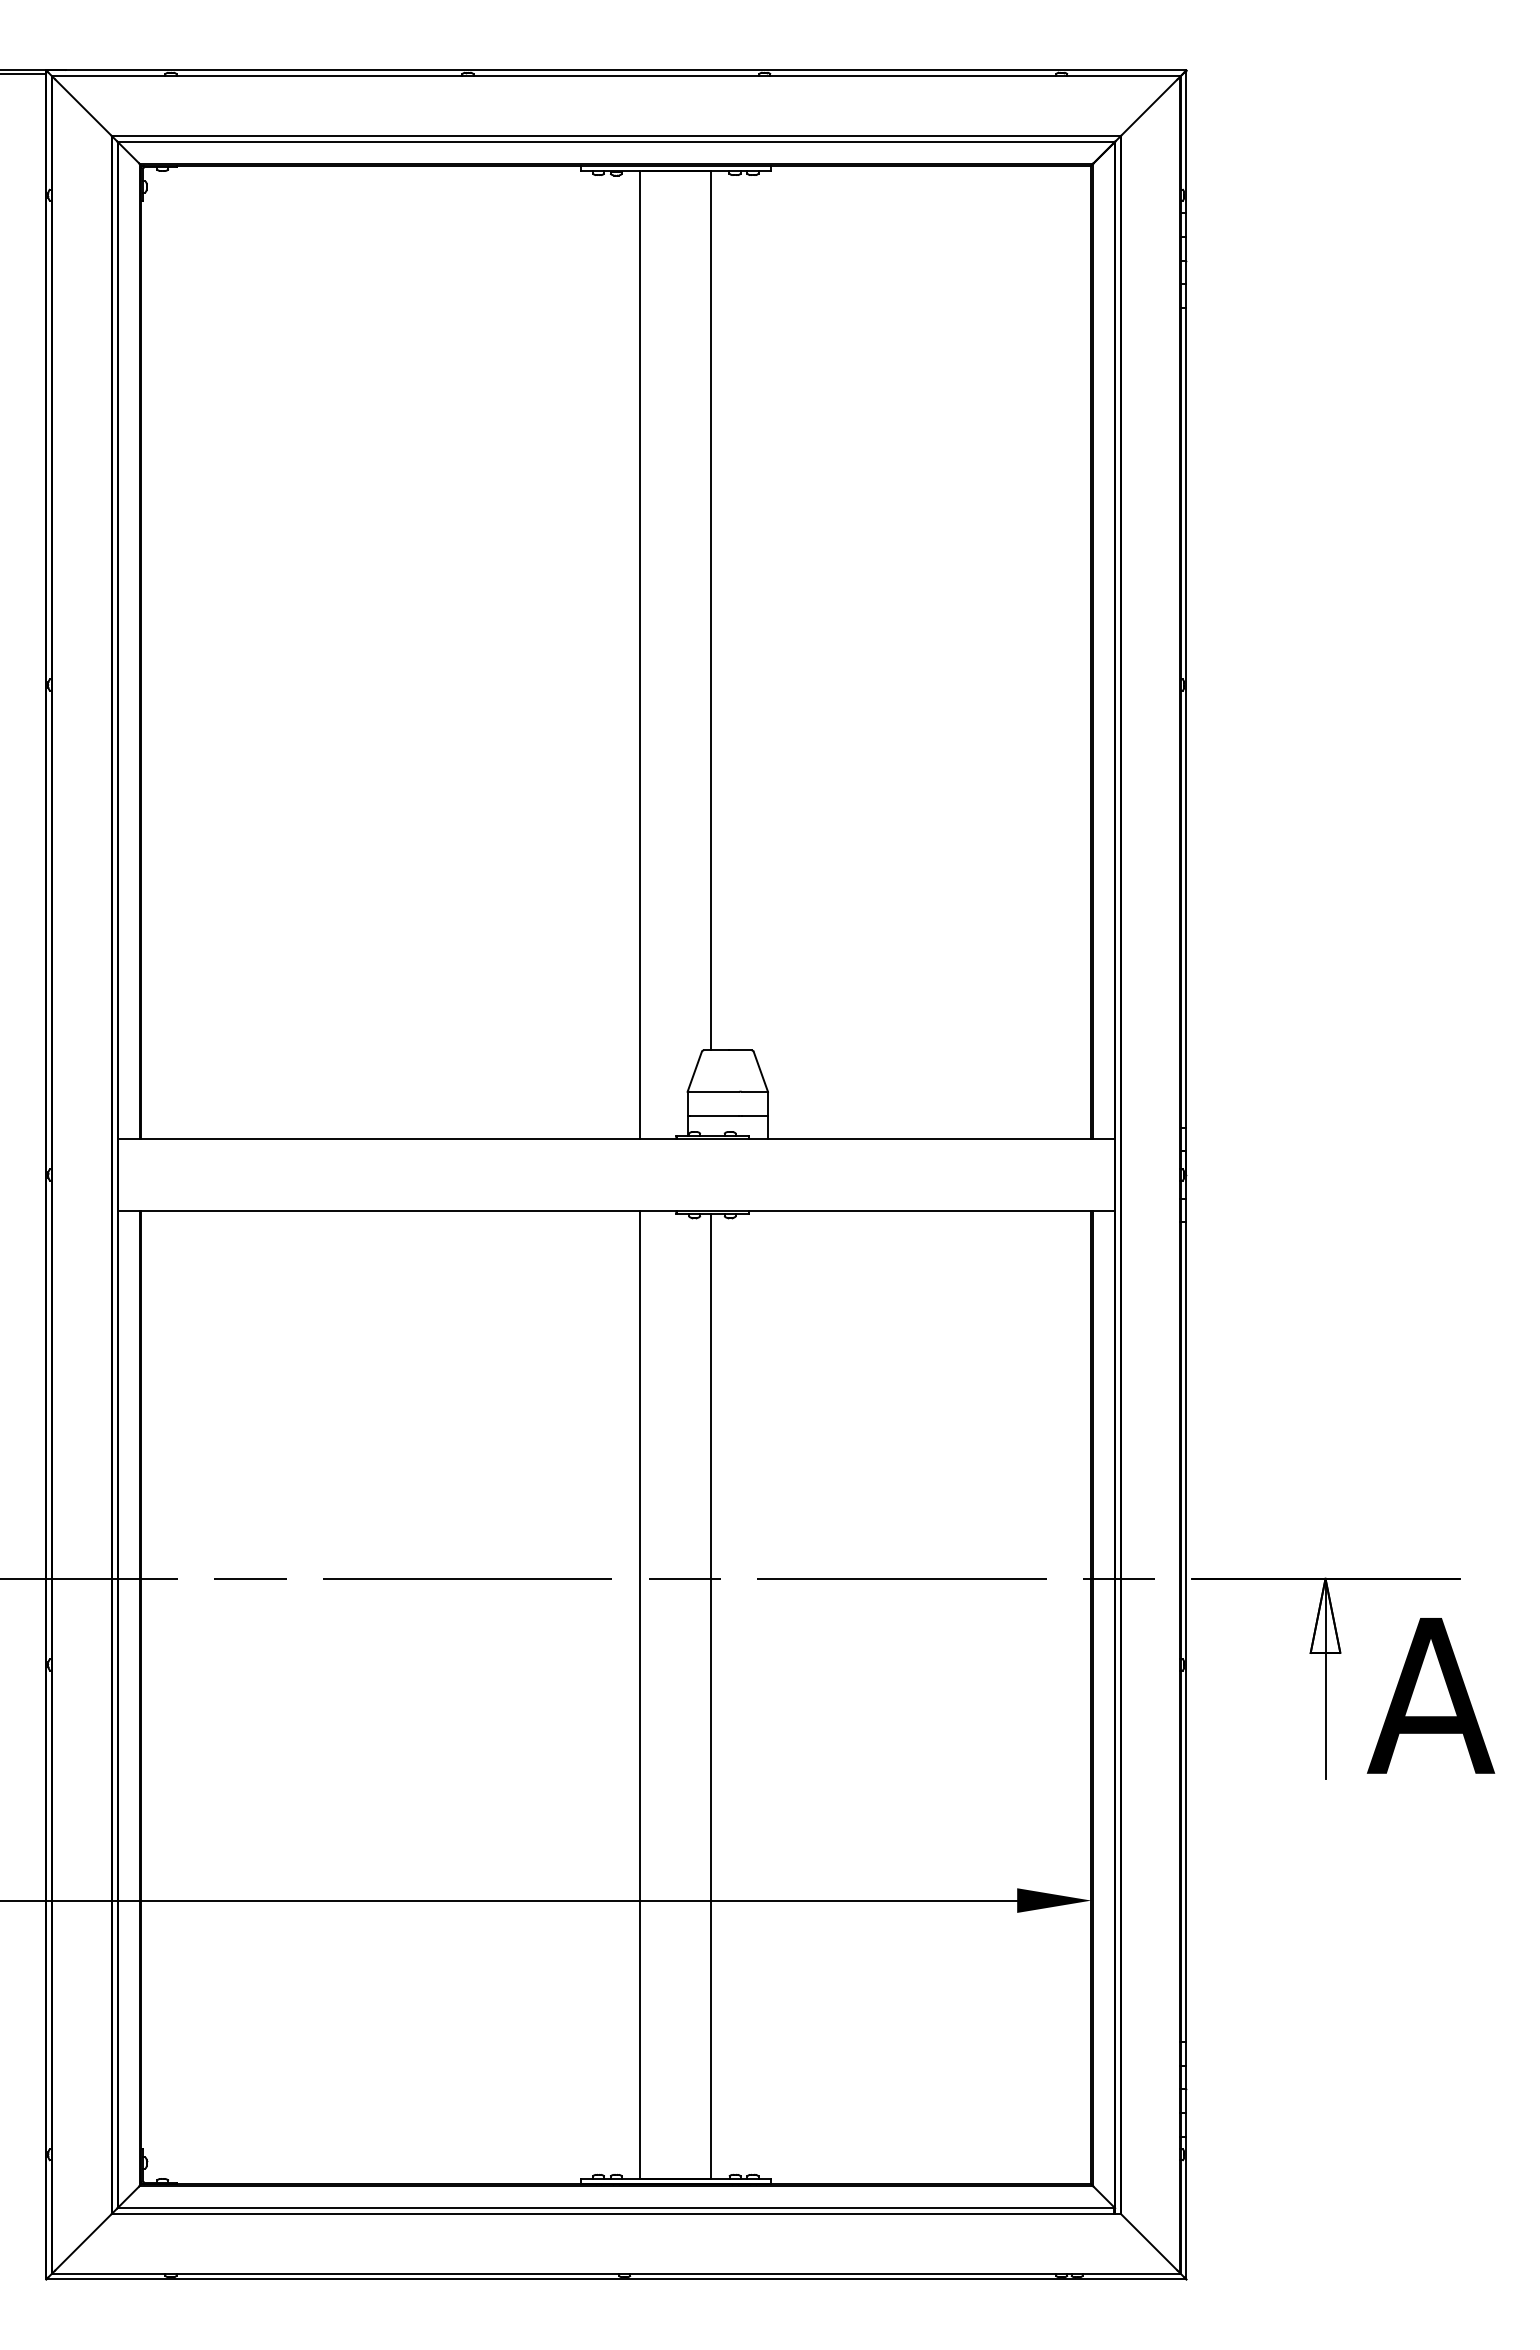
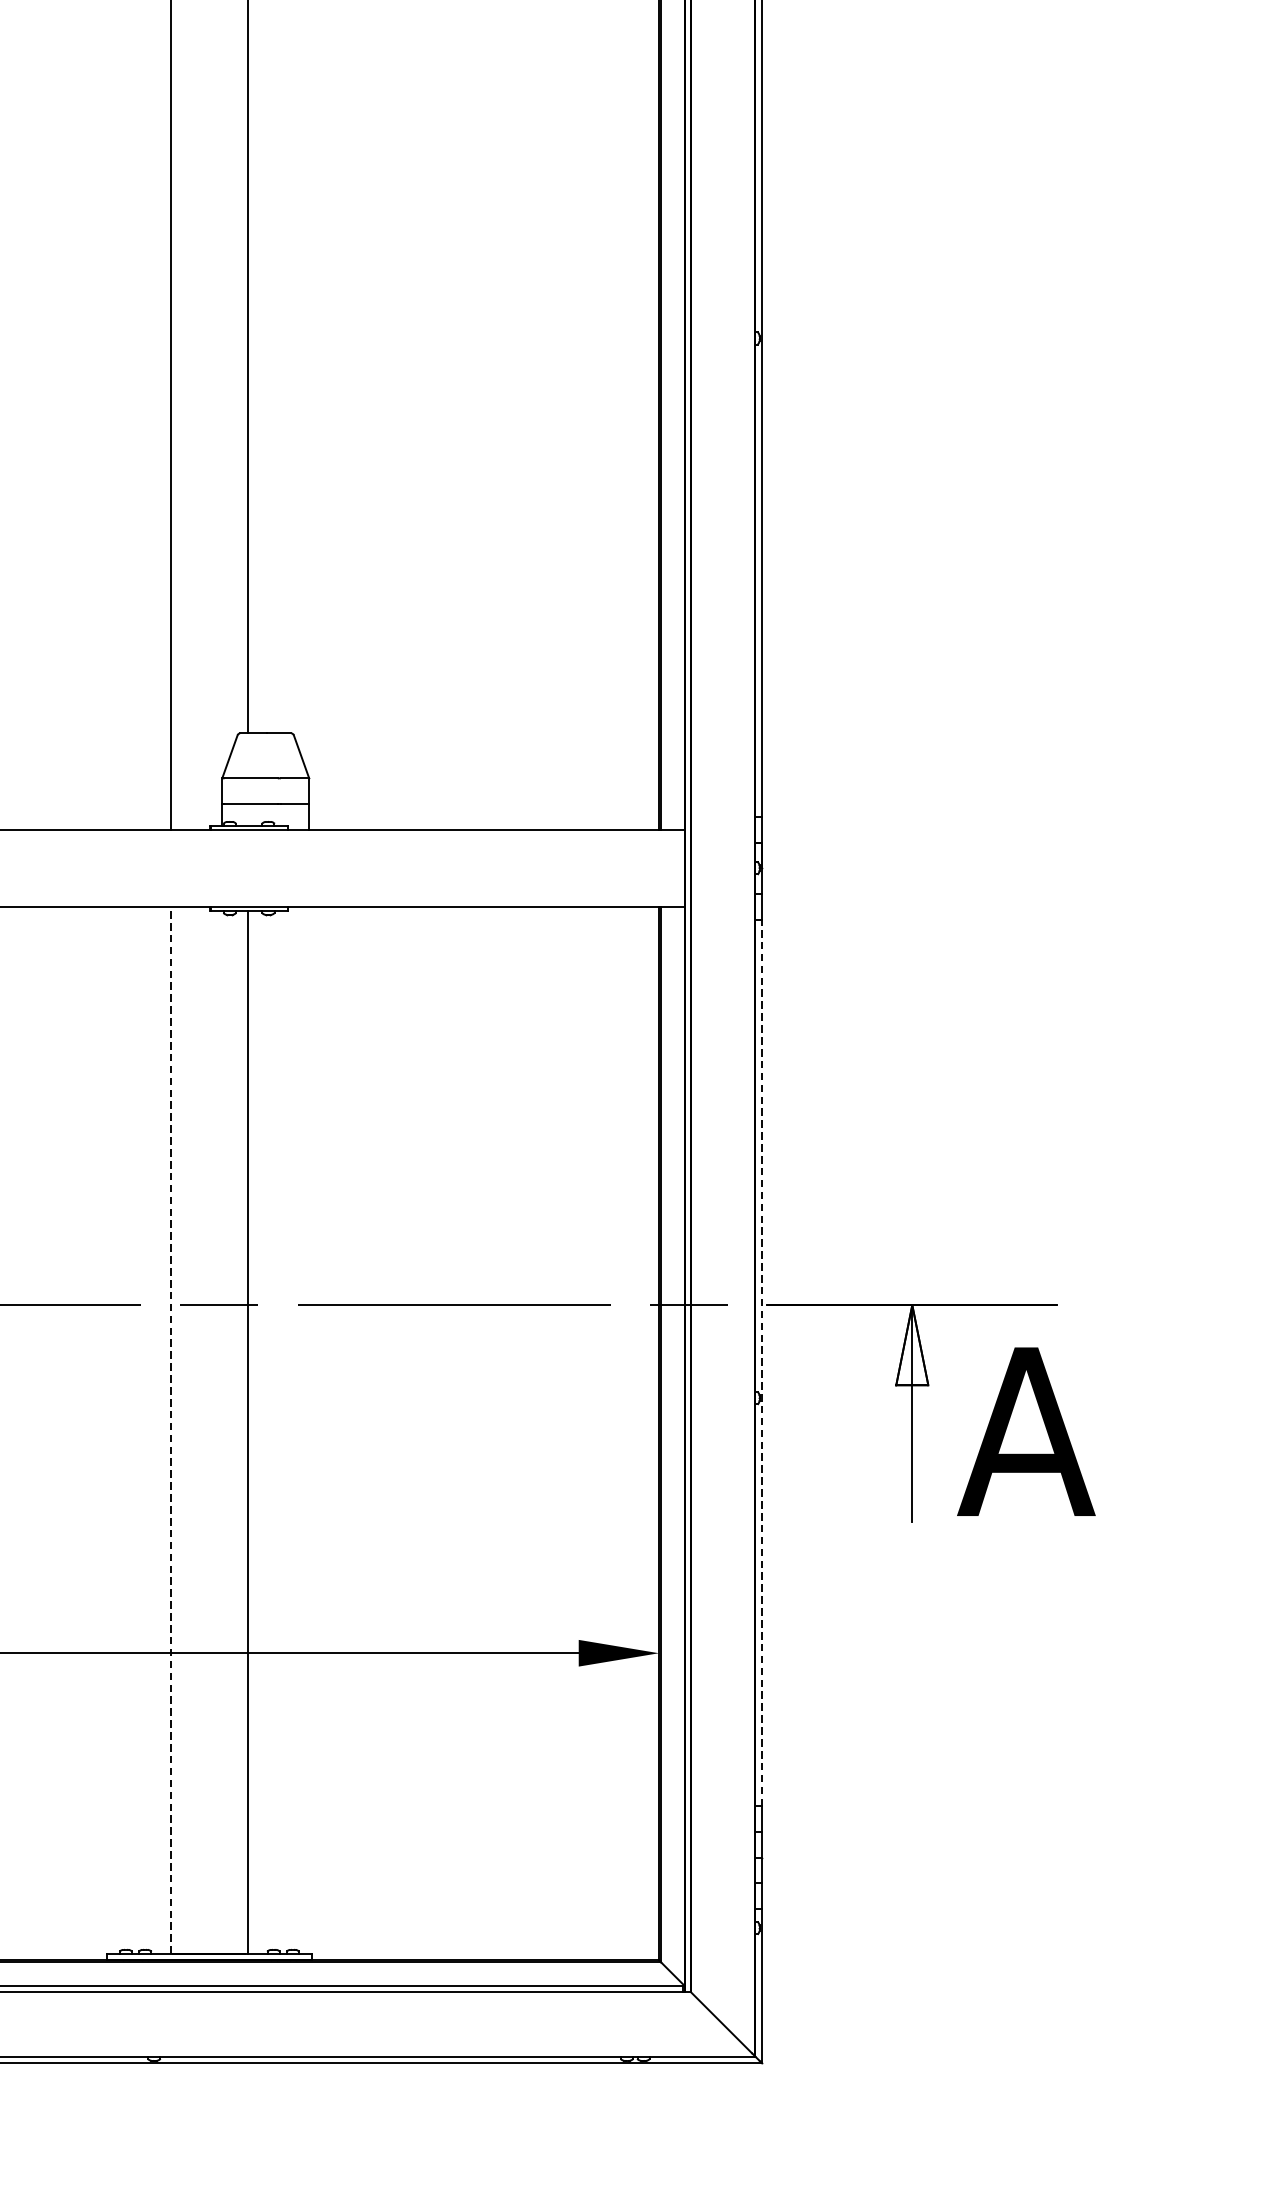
line: (1186, 1632) -> (761, 1363), solid -> dashed
line: (640, 1694) -> (171, 1430), solid -> dashed

